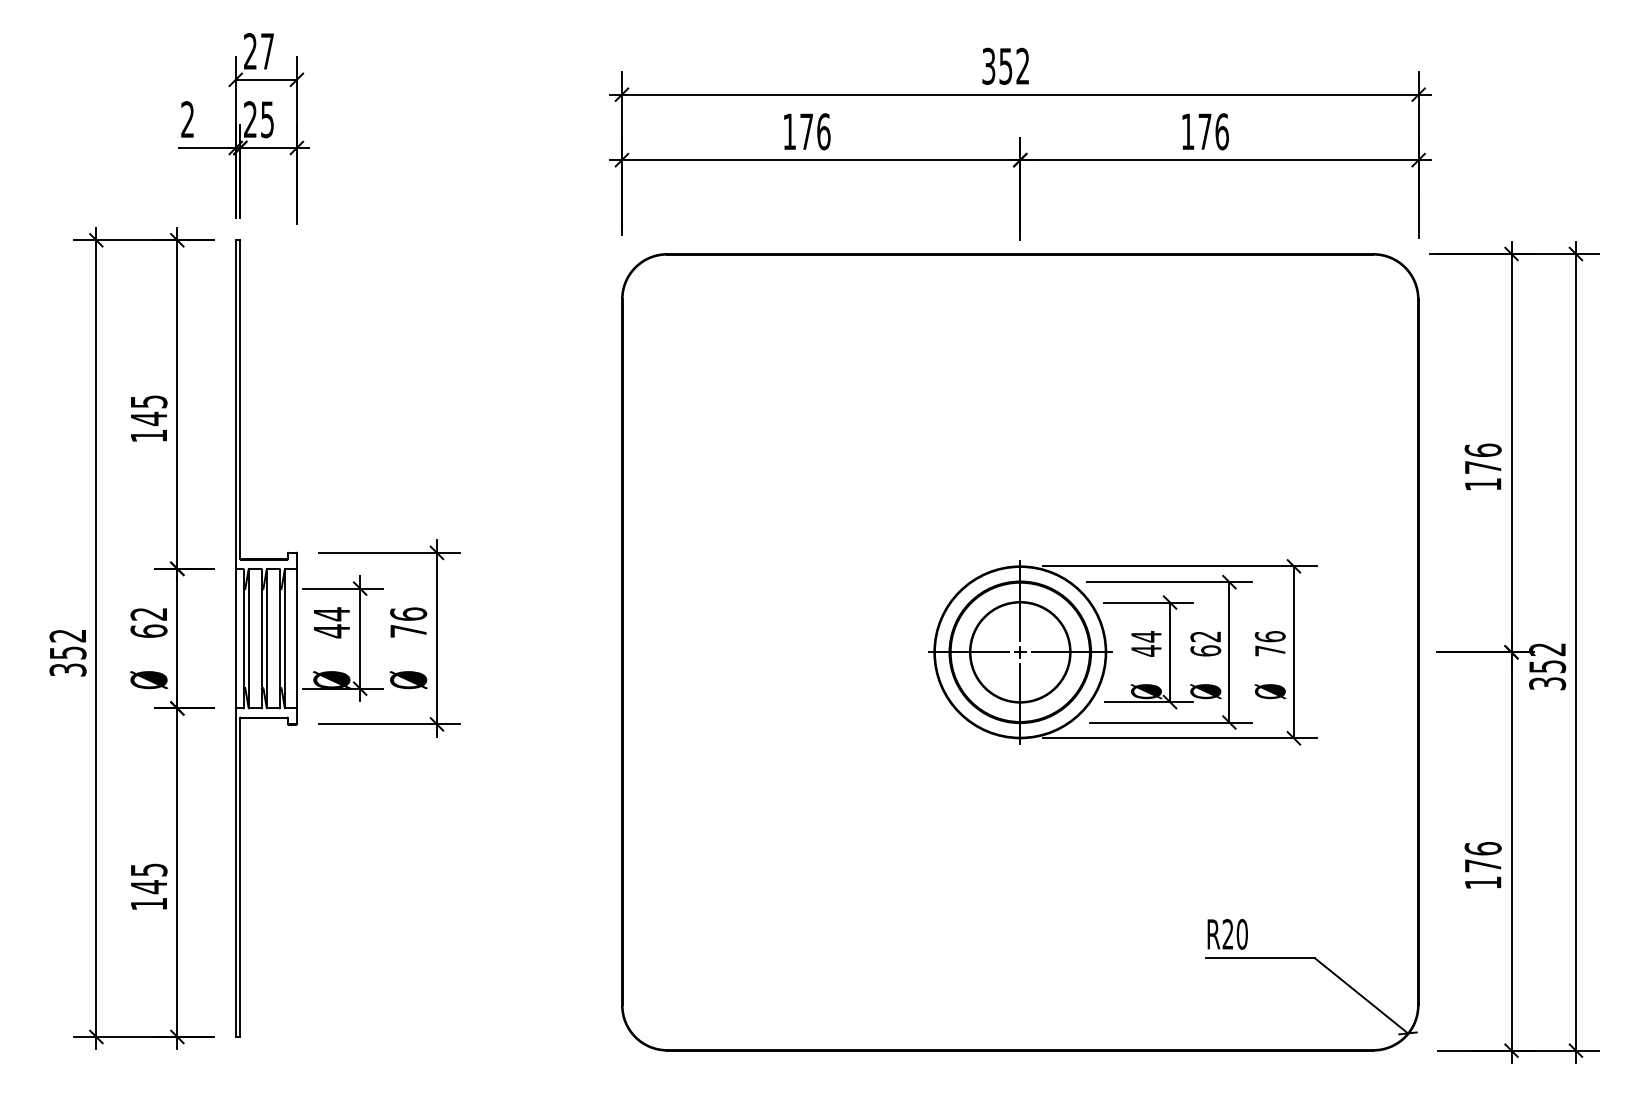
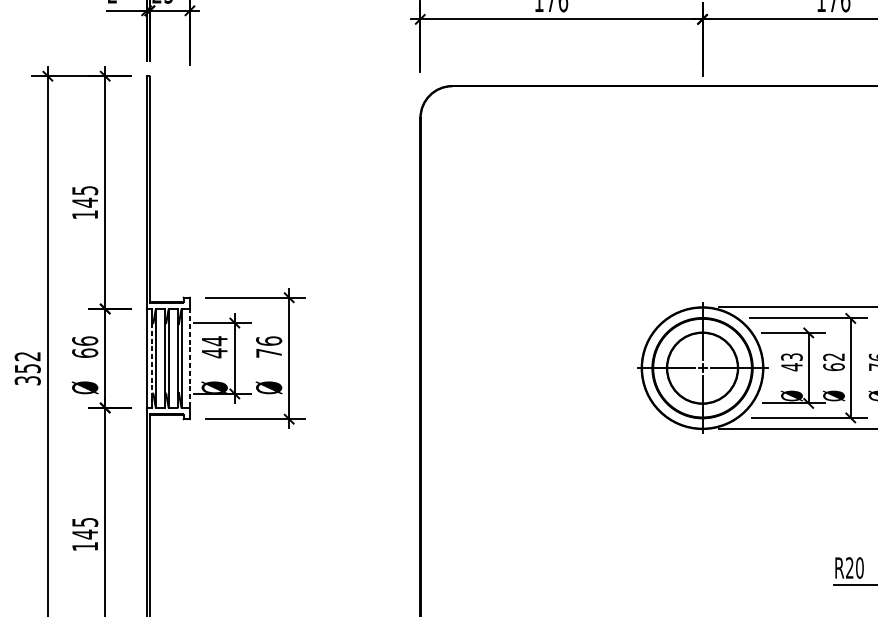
text: (148, 613) -> (84, 340), 62 -> 66
text: (1146, 636) -> (791, 356), 44 -> 43
line: (296, 638) -> (189, 358), solid -> dashed
line: (243, 639) -> (152, 359), solid -> dashed

